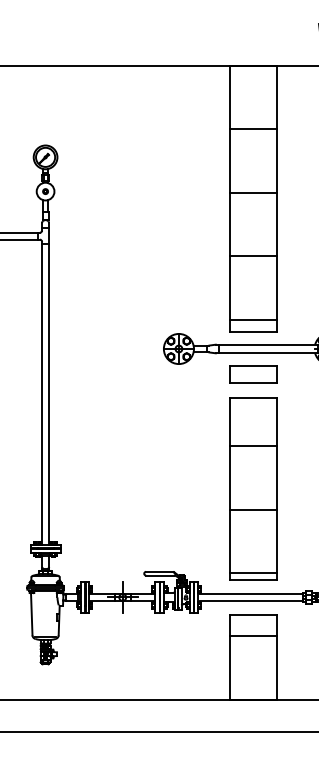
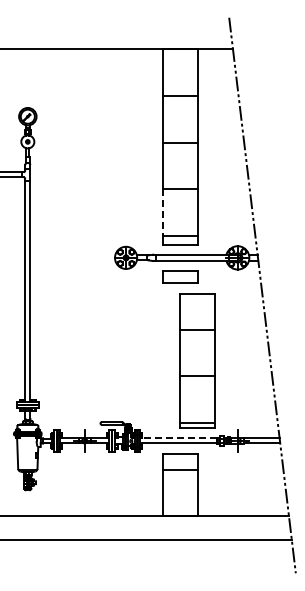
line: (229, 288) -> (163, 213), solid -> dashed
part: (252, 488) -> (197, 360), moved
line: (251, 594) -> (179, 438), solid -> dashed

